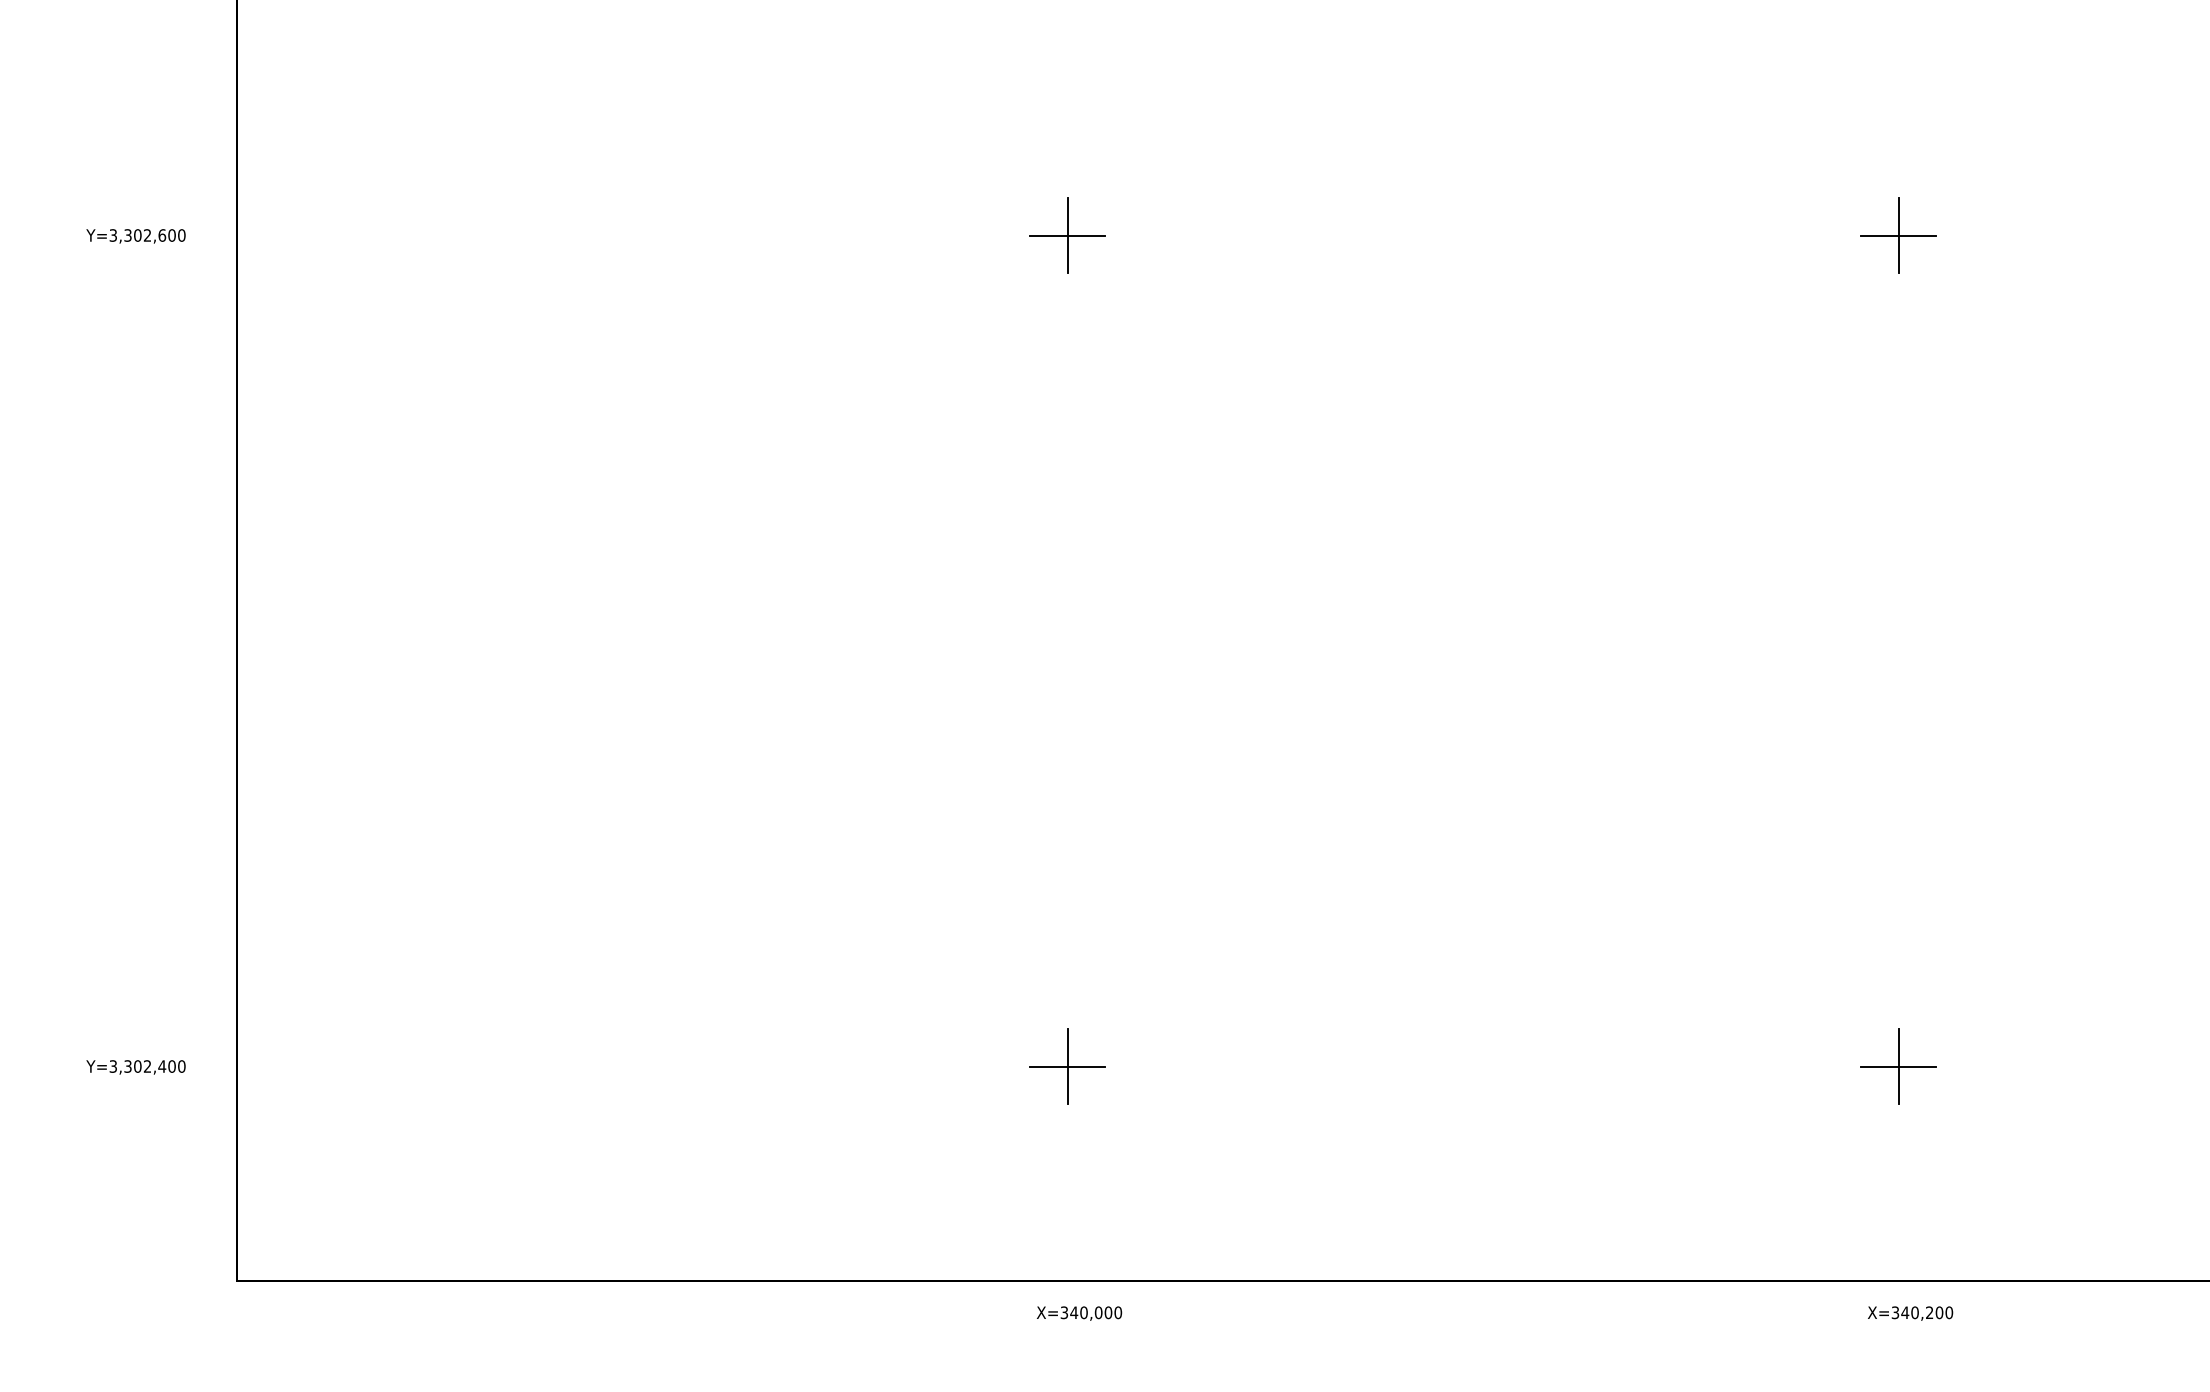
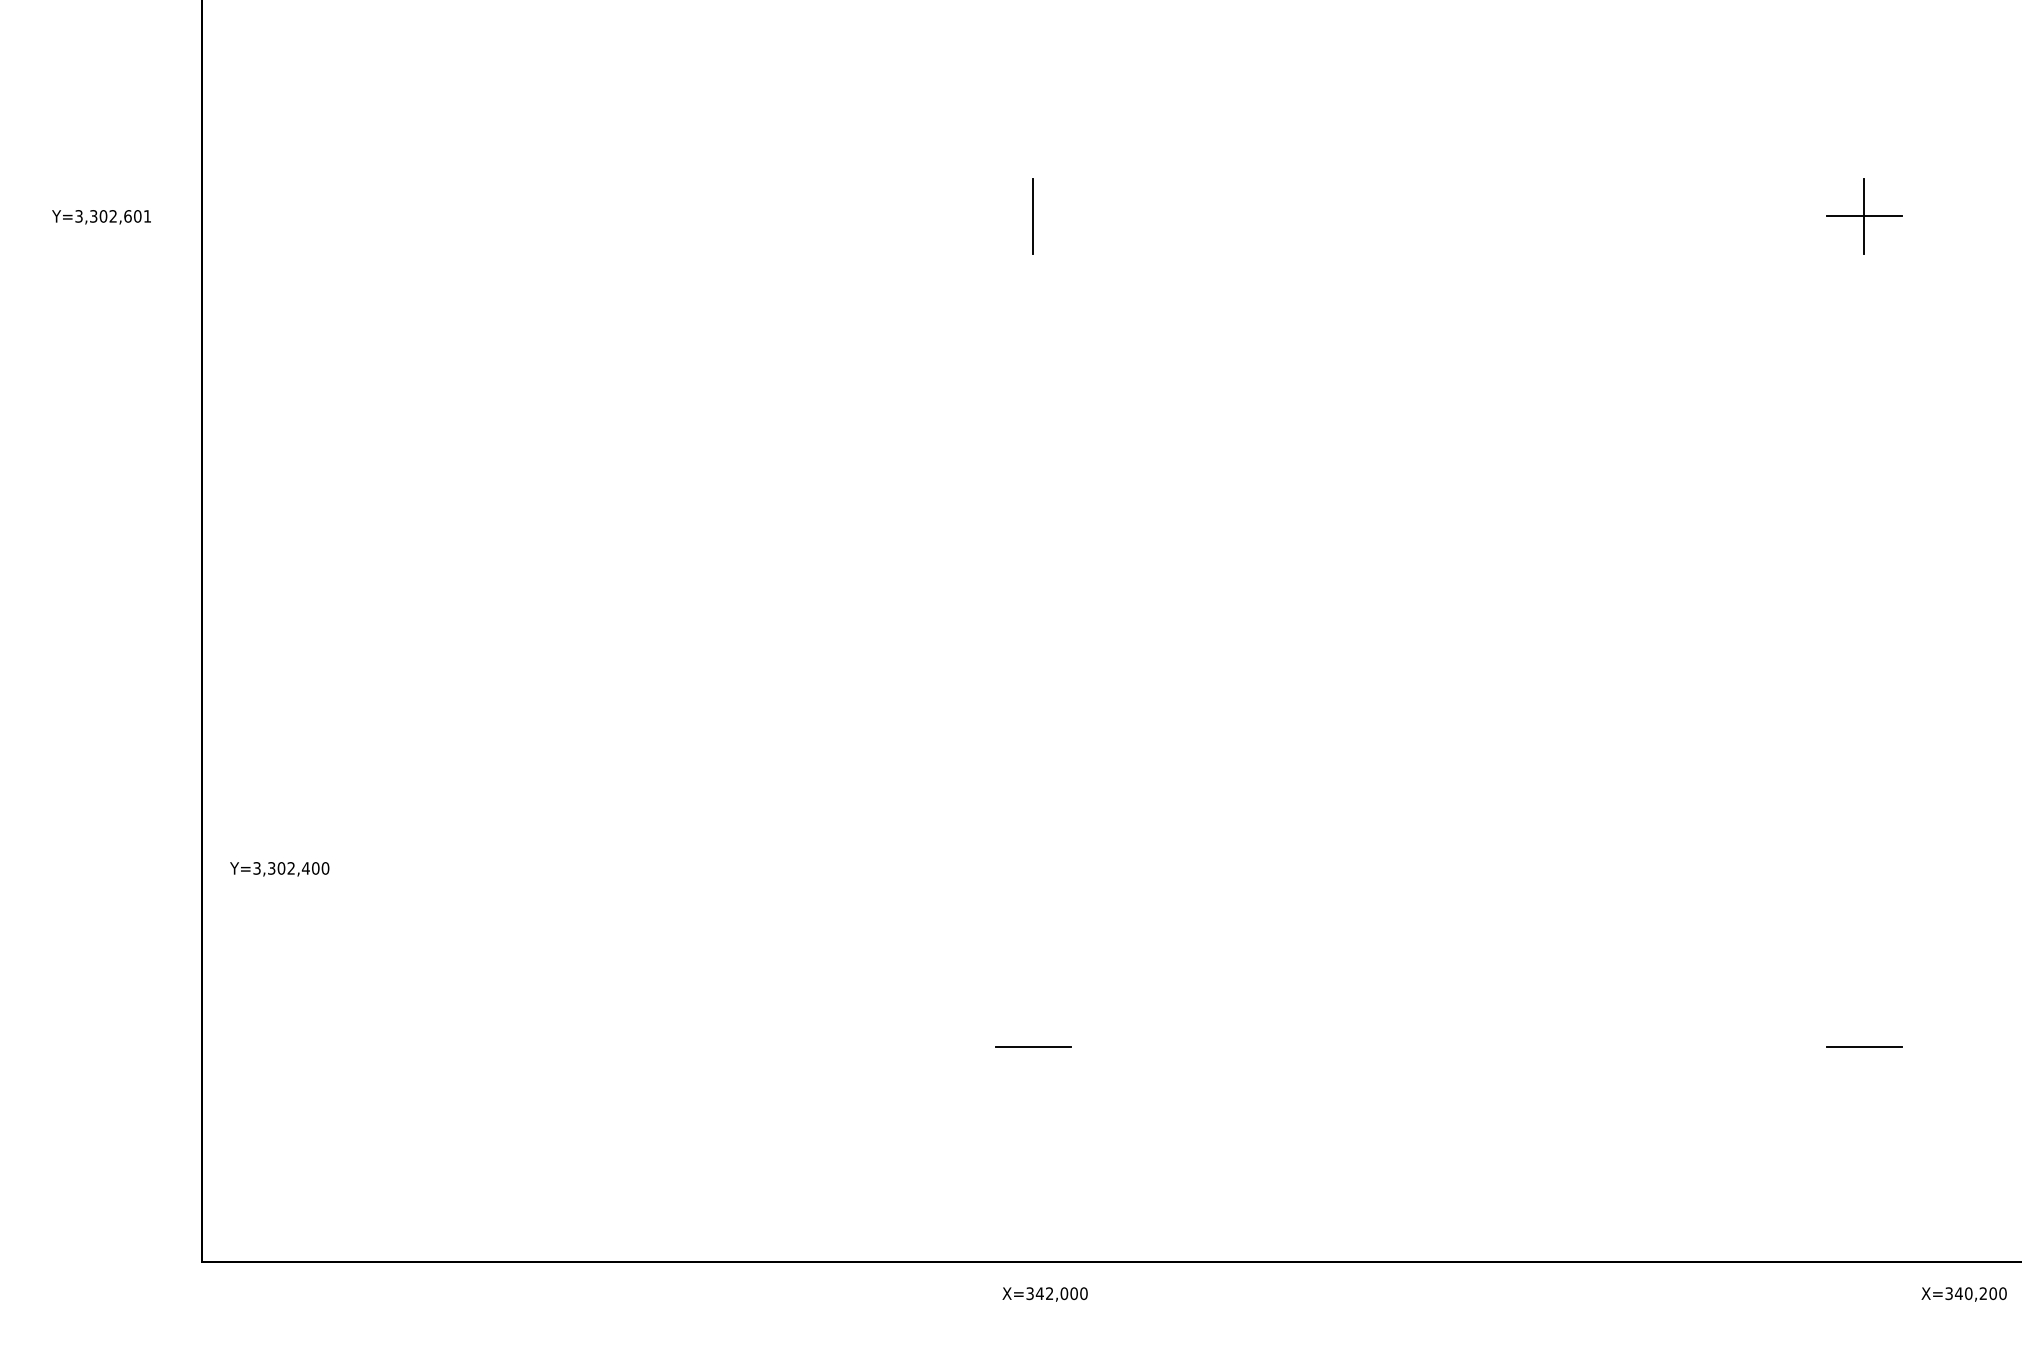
text: (181, 235) -> (147, 216), Y=3,302,600 -> Y=3,302,601
line: (1067, 235) -> (1033, 216), removed
line: (1067, 1066) -> (1033, 1047), removed
line: (1898, 1066) -> (1864, 1047), removed
text: (135, 1067) -> (279, 869), moved
text: (1083, 1312) -> (1049, 1293), X=340,000 -> X=342,000
text: (1910, 1313) -> (1964, 1294), moved

